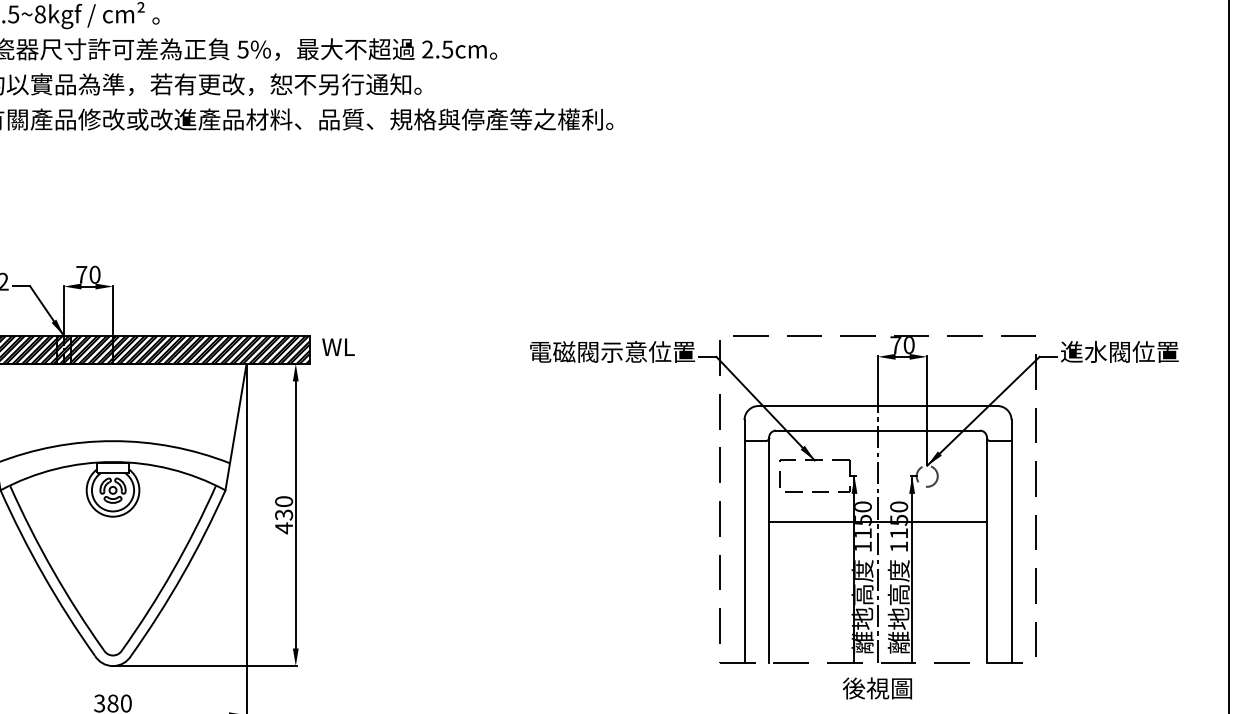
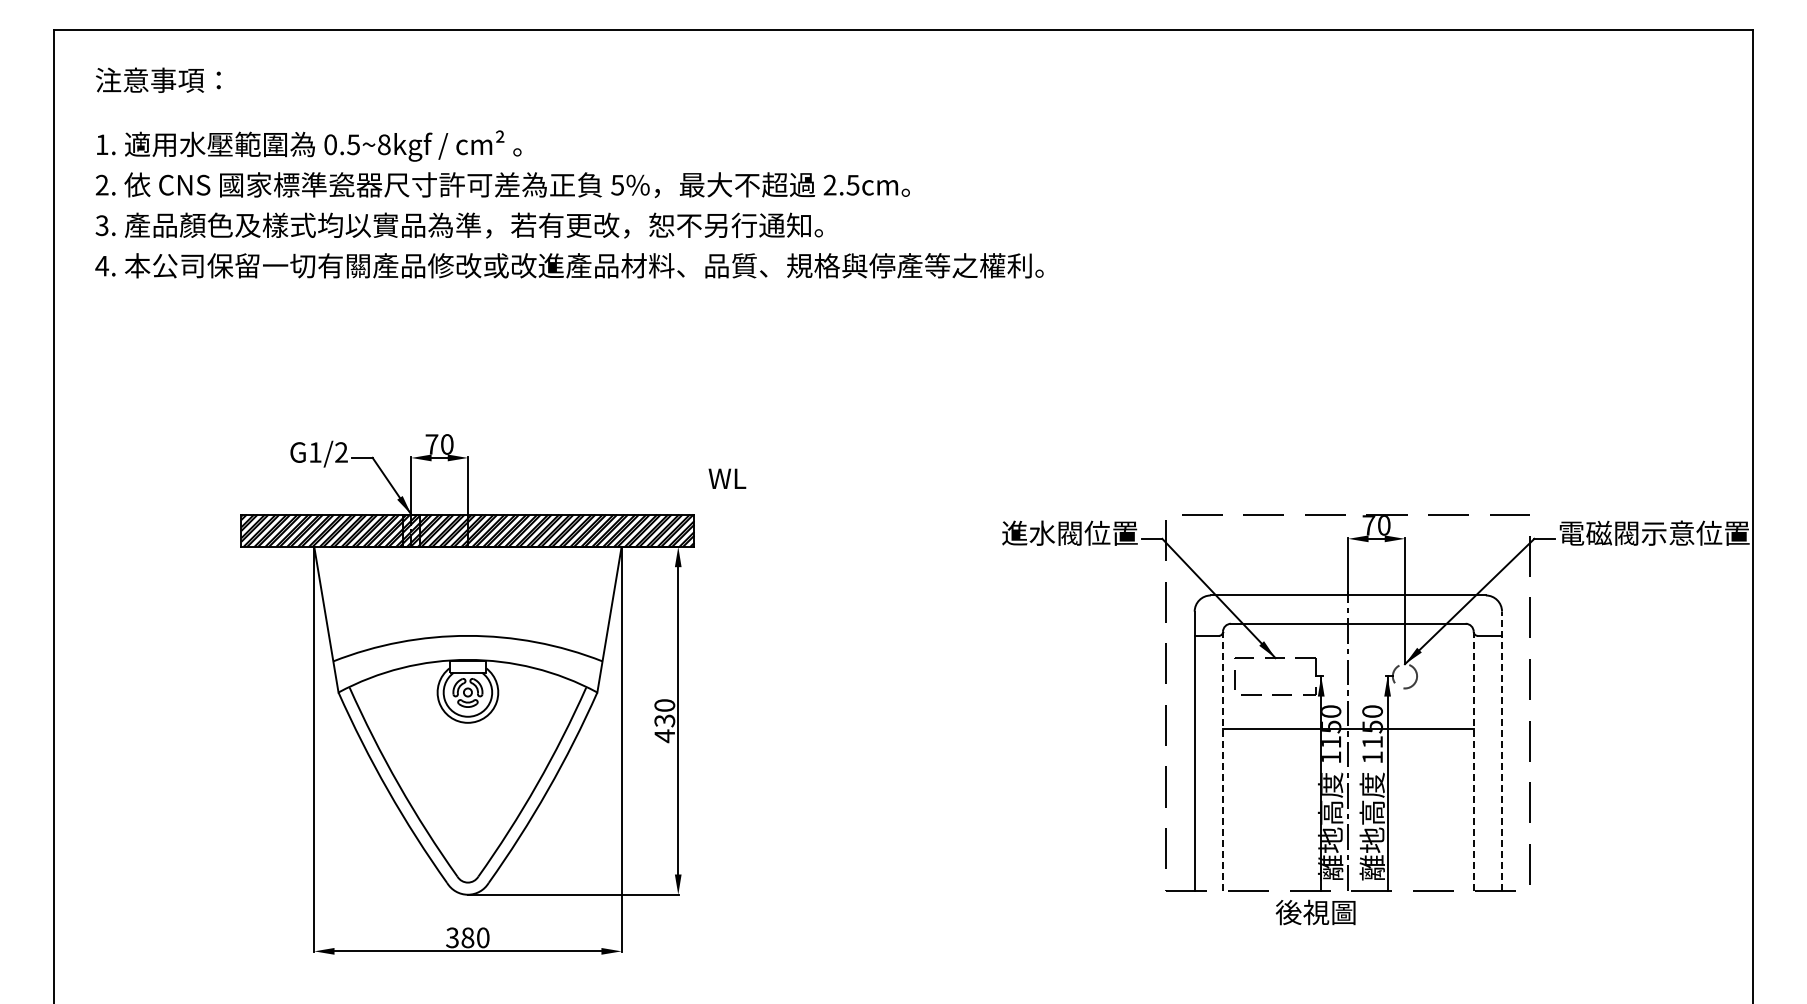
text: (338, 346) -> (727, 478), moved
text: (588, 351) -> (1015, 532), 電磁閥示意位置 -> 進水閥位置
text: (1144, 351) -> (1654, 532), 進水閥位置 -> 電磁閥示意位置
line: (1011, 541) -> (1502, 751), solid -> dashed
line: (768, 549) -> (1222, 760), solid -> dashed
line: (986, 549) -> (1473, 760), solid -> dashed
text: (877, 688) -> (1315, 912), moved

